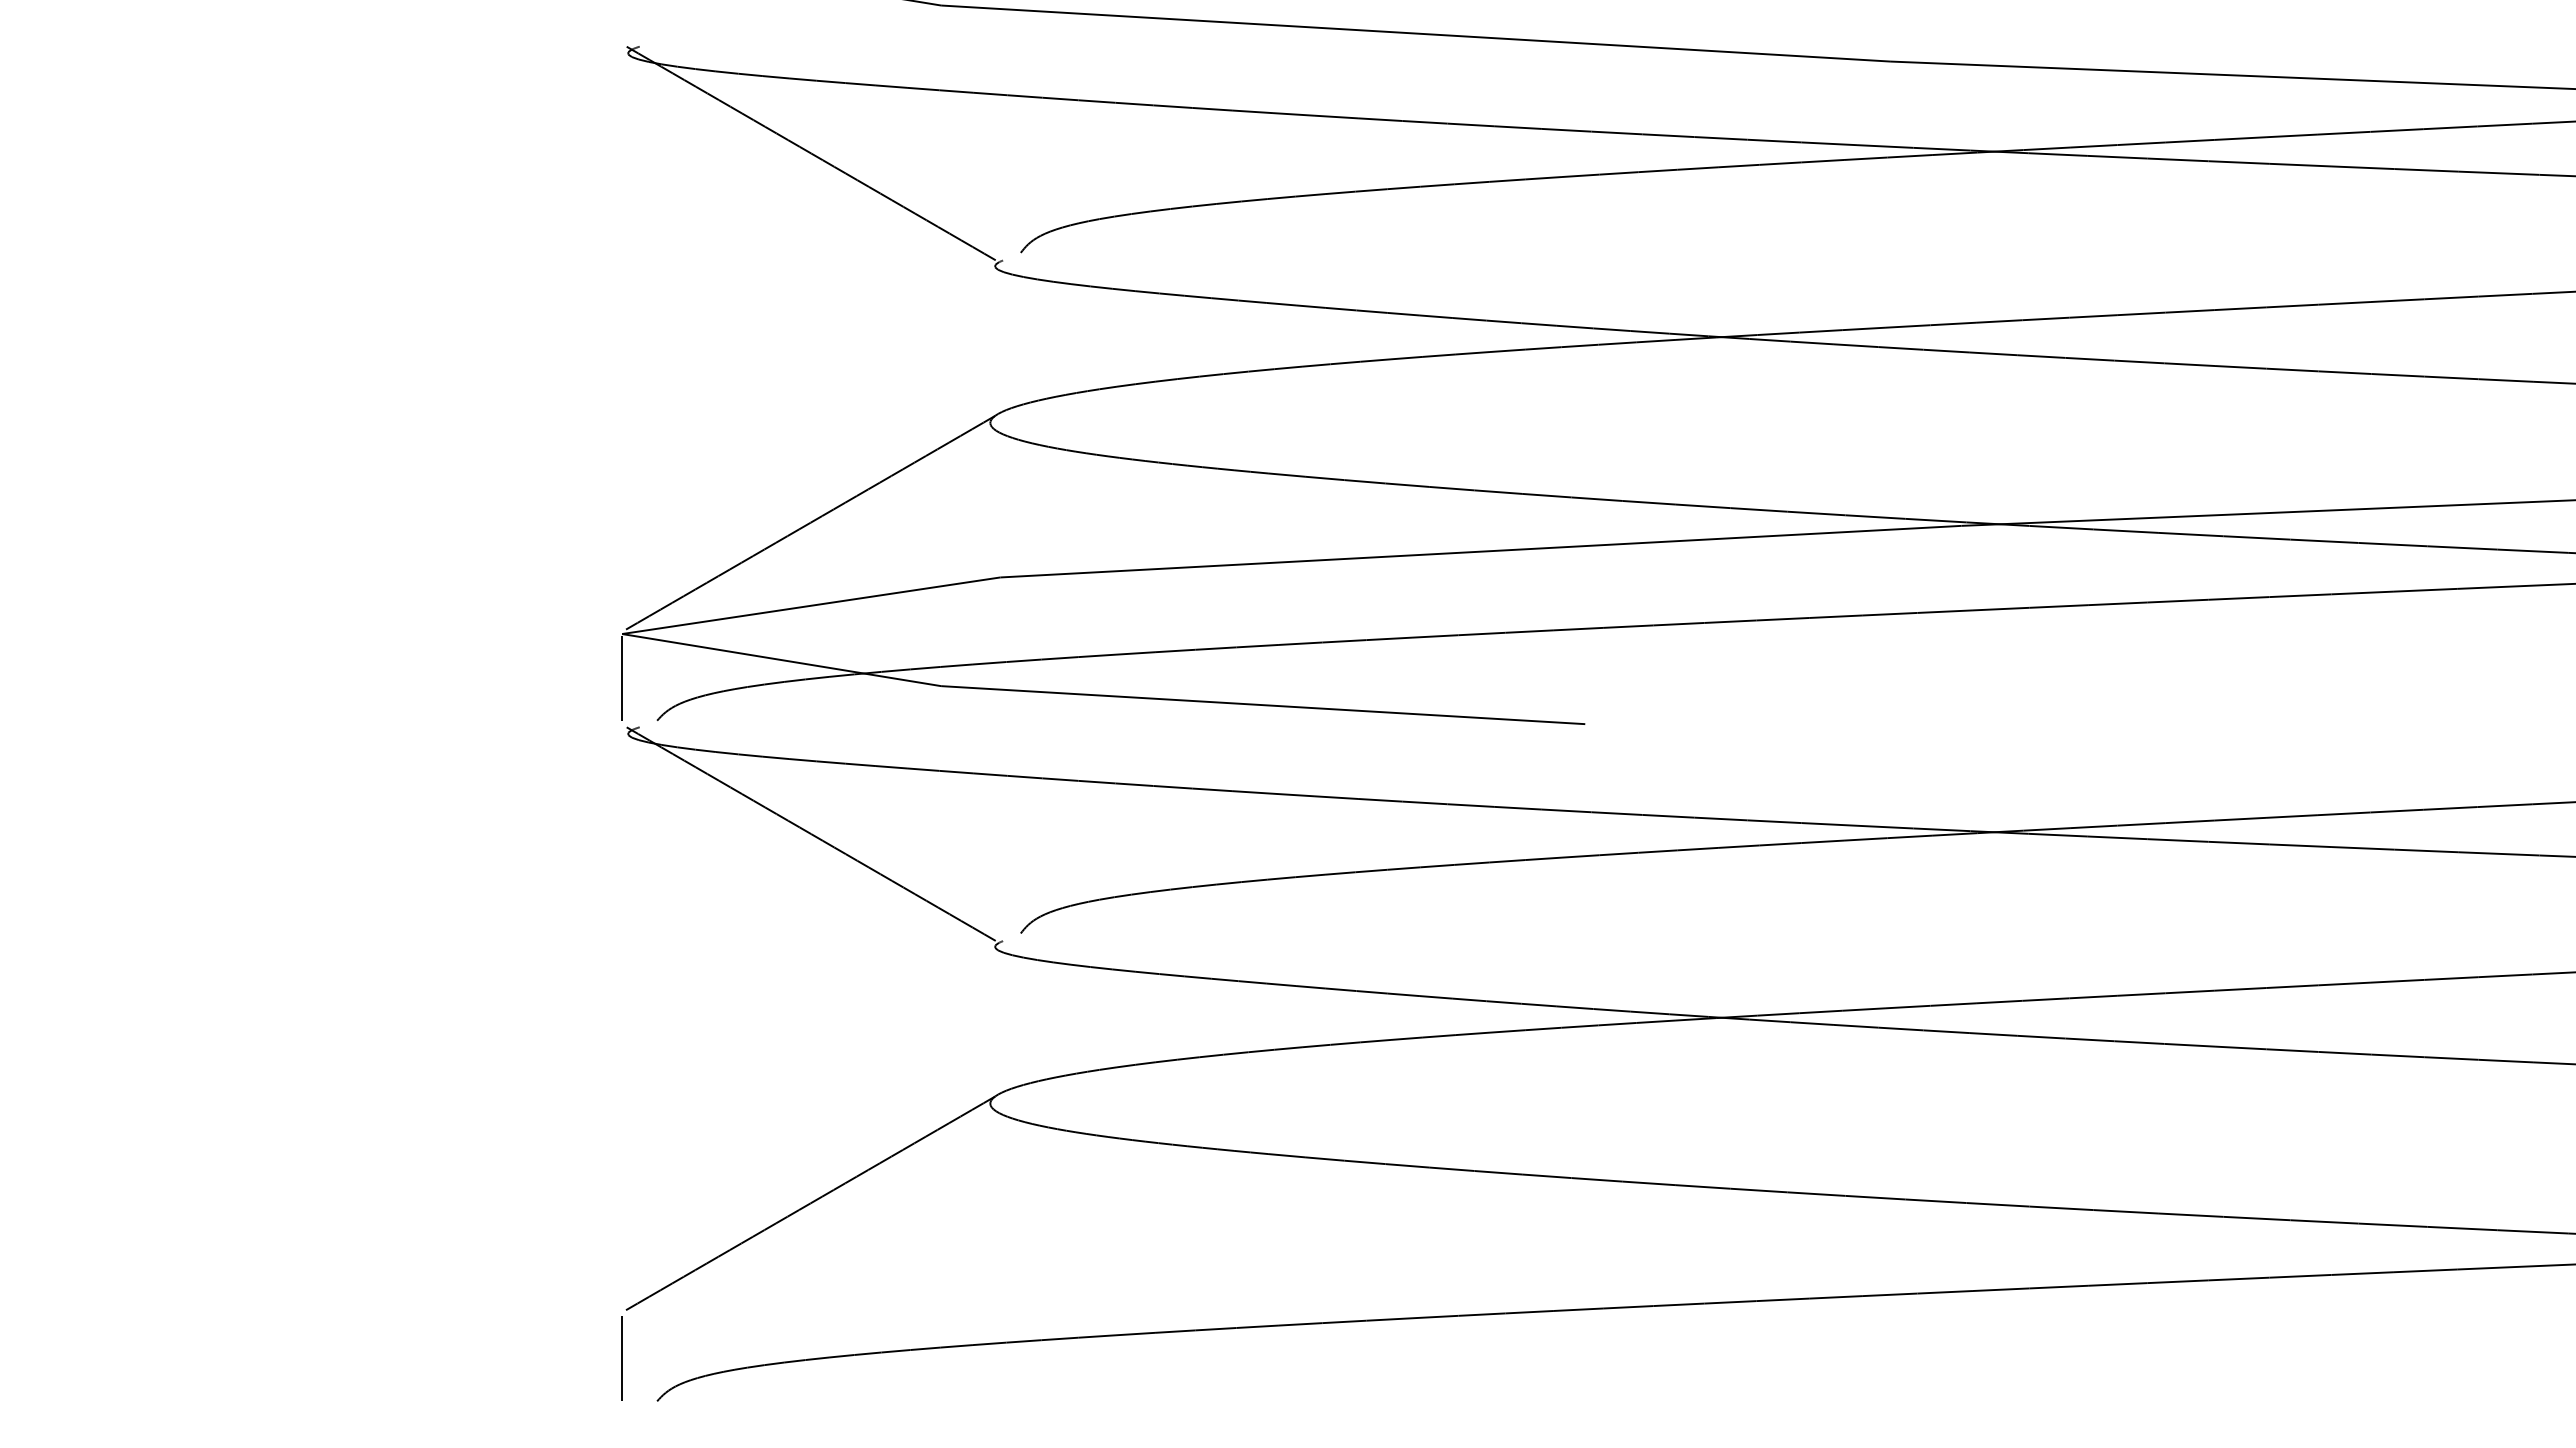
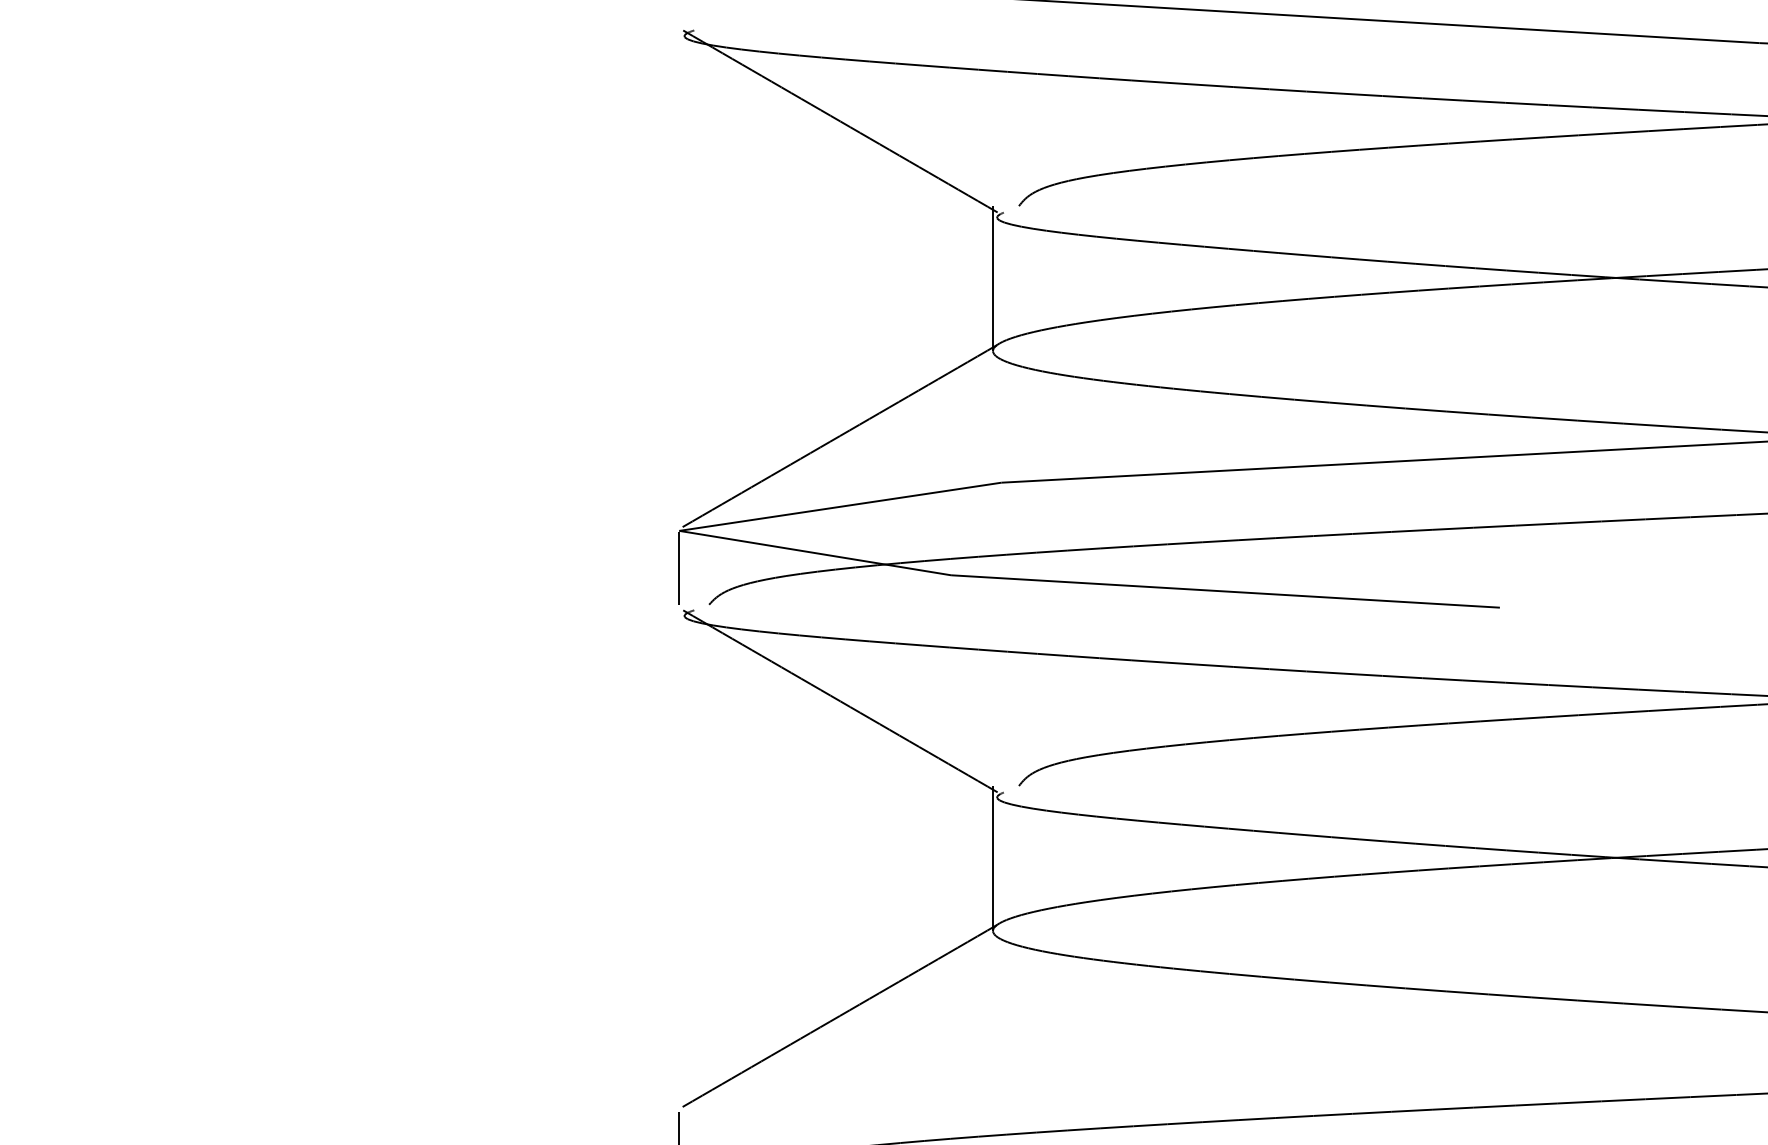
line: (990, 337) -> (993, 278), added
line: (990, 1018) -> (993, 858), added

